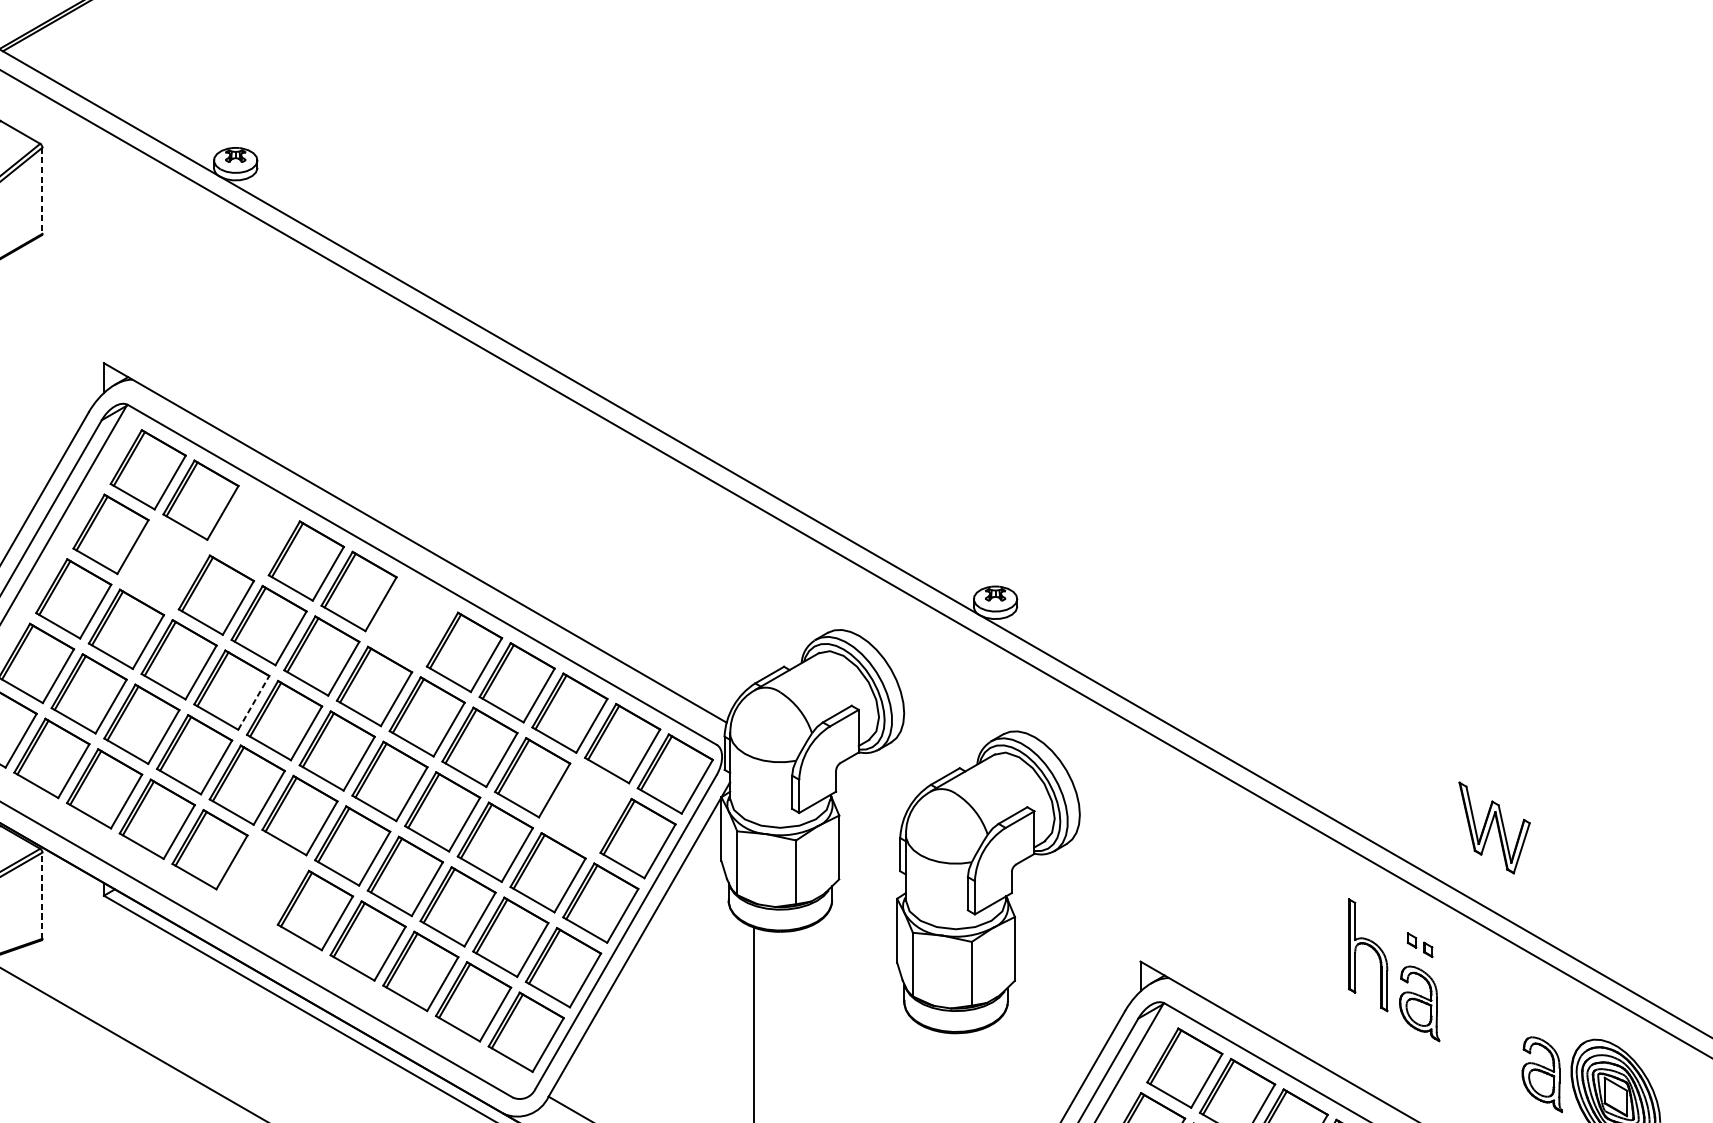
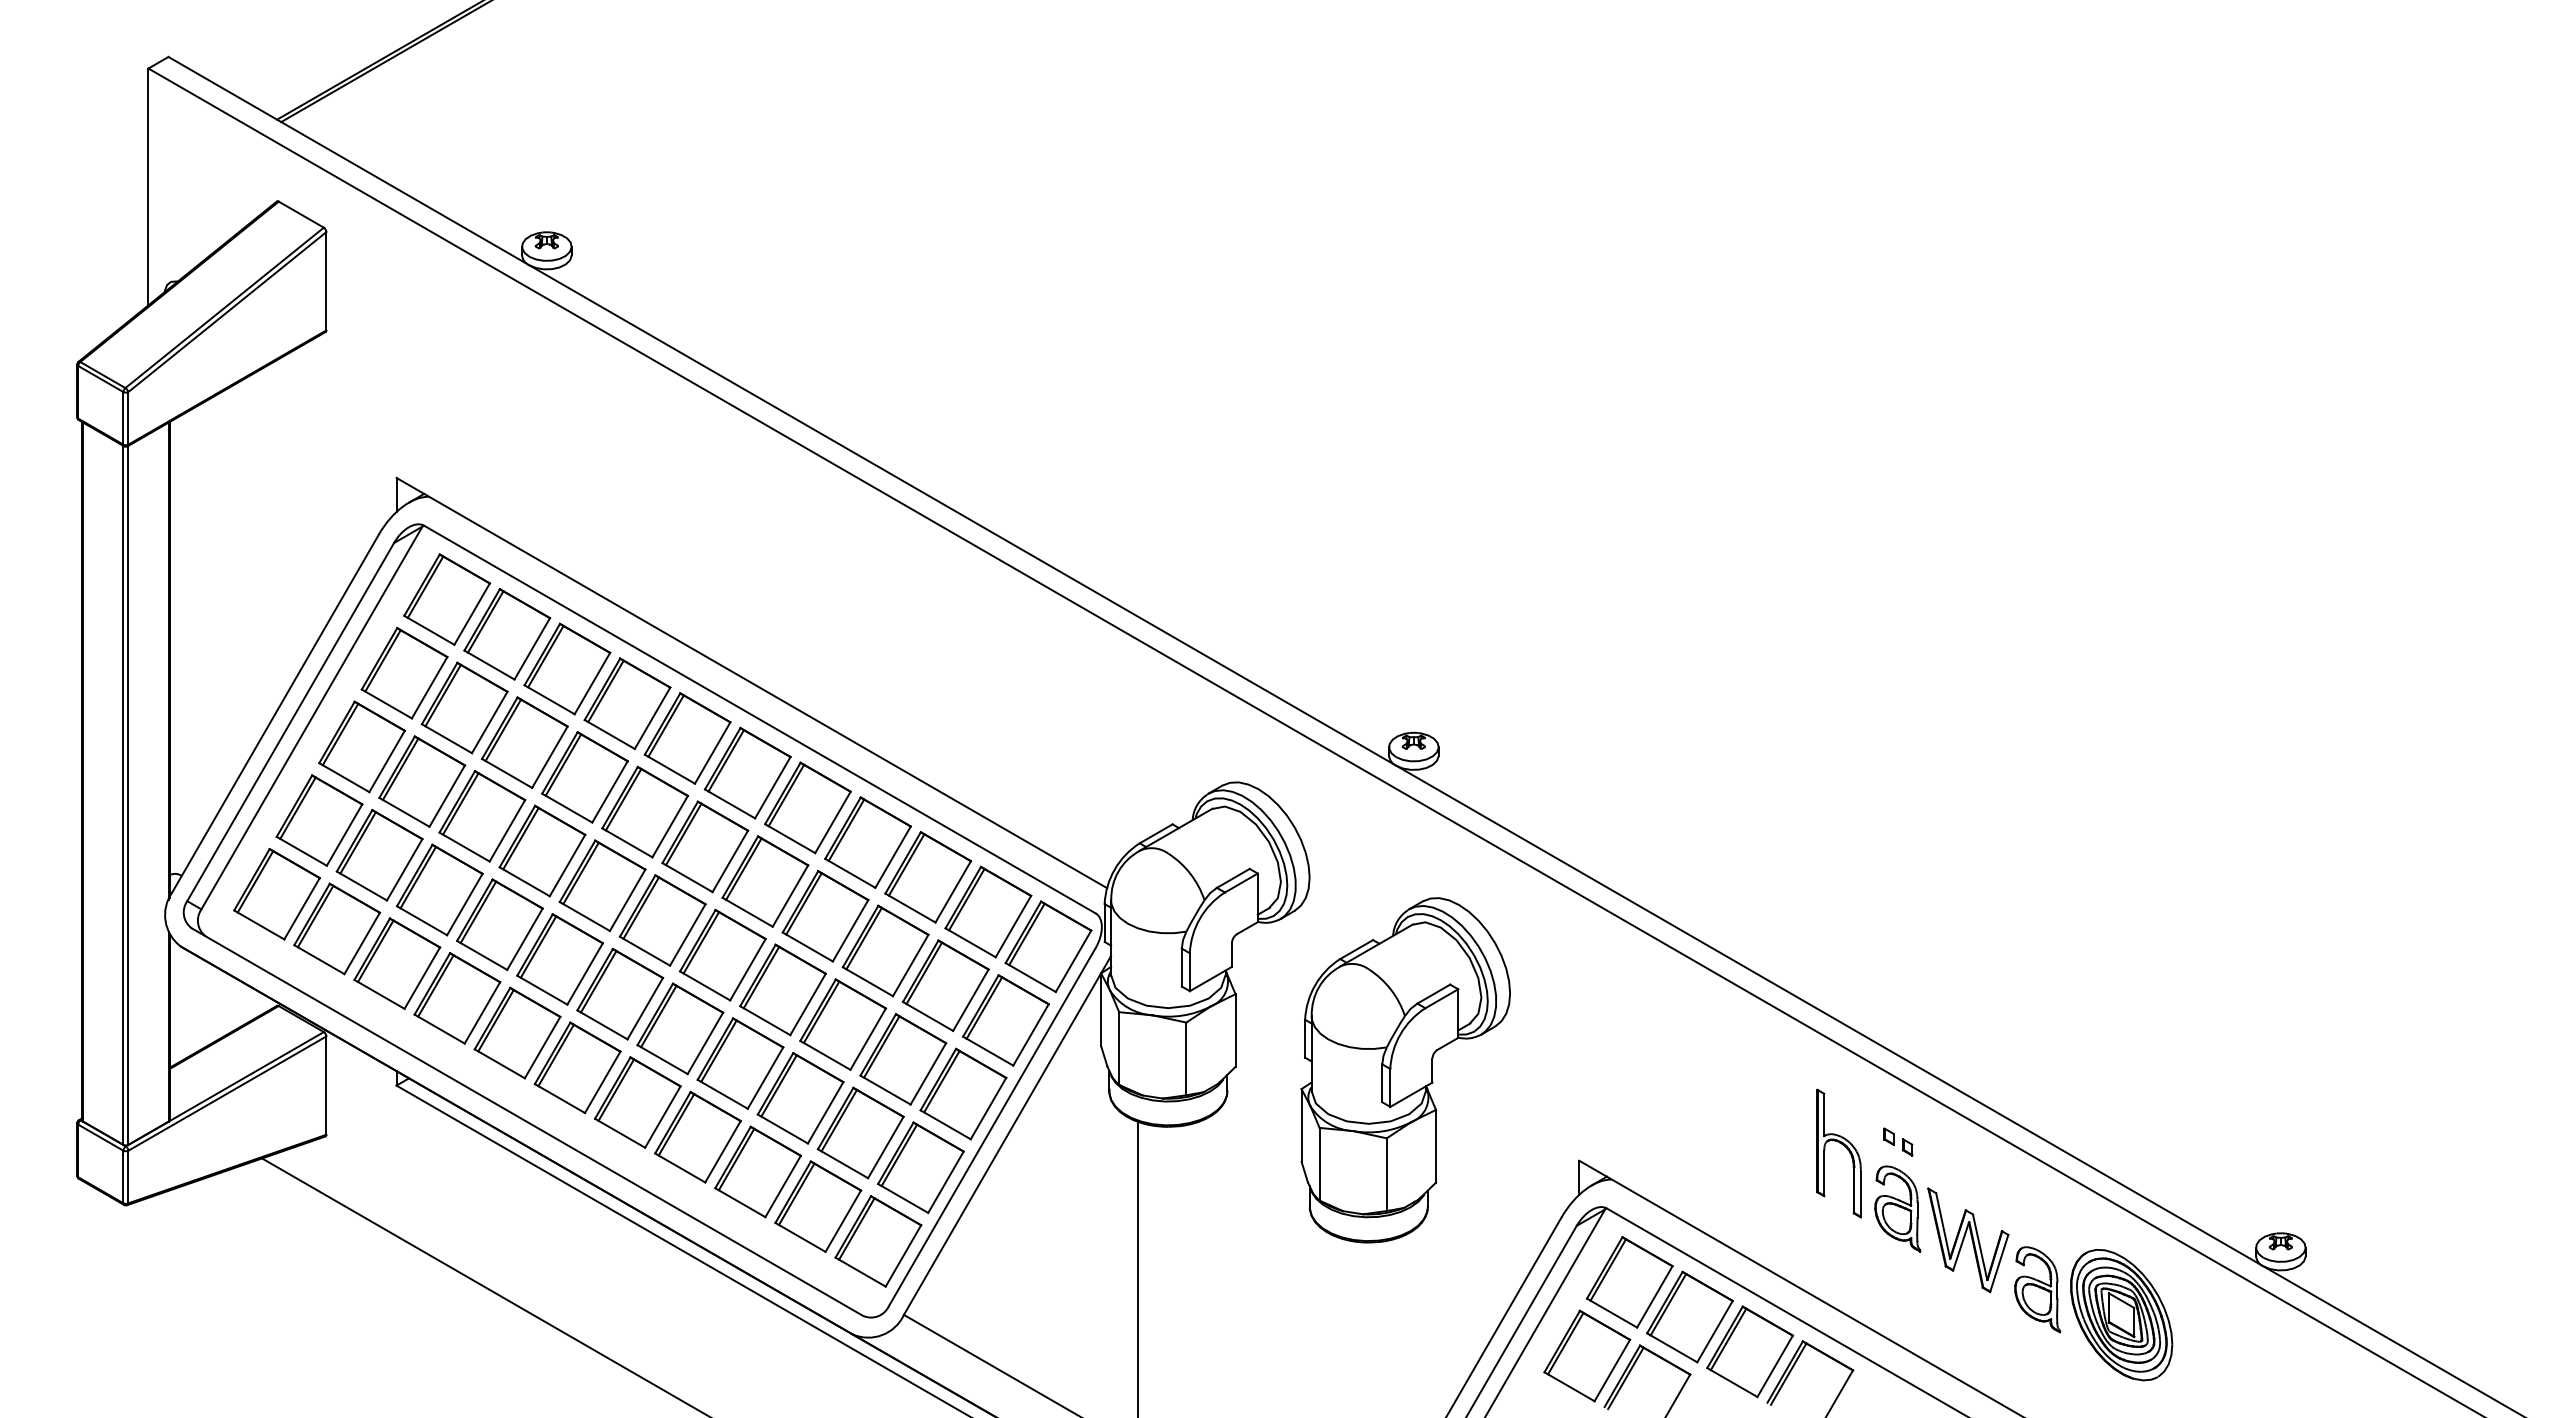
line: (42, 191) -> (326, 281), dashed -> solid
part: (253, 530) -> (567, 668), added
part: (163, 564) -> (464, 707), added
part: (411, 621) -> (747, 772), added
line: (253, 702) -> (567, 865), dashed -> solid
part: (585, 807) -> (945, 985), added
part: (1494, 828) -> (1968, 1240), moved
part: (262, 879) -> (577, 1067), added
line: (42, 895) -> (326, 1085), dashed -> solid

